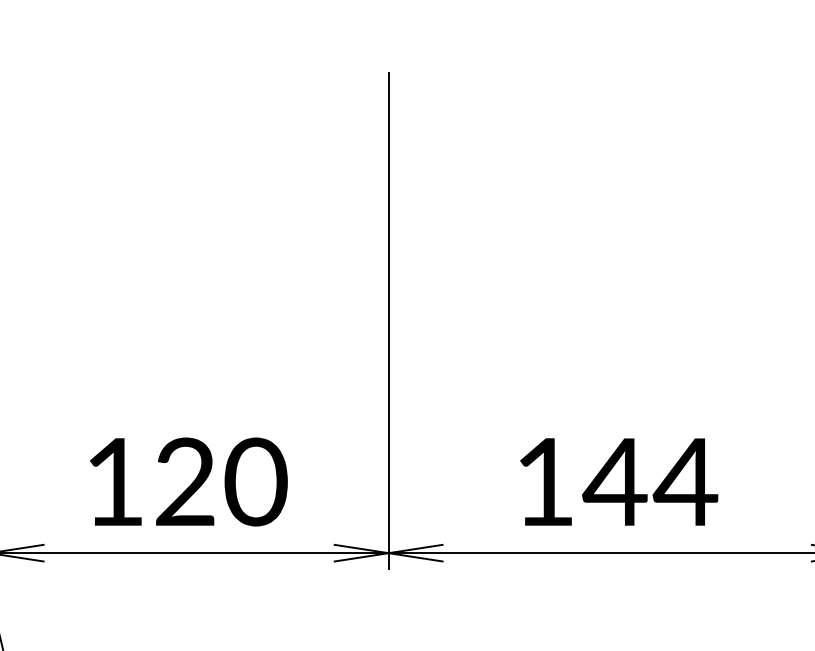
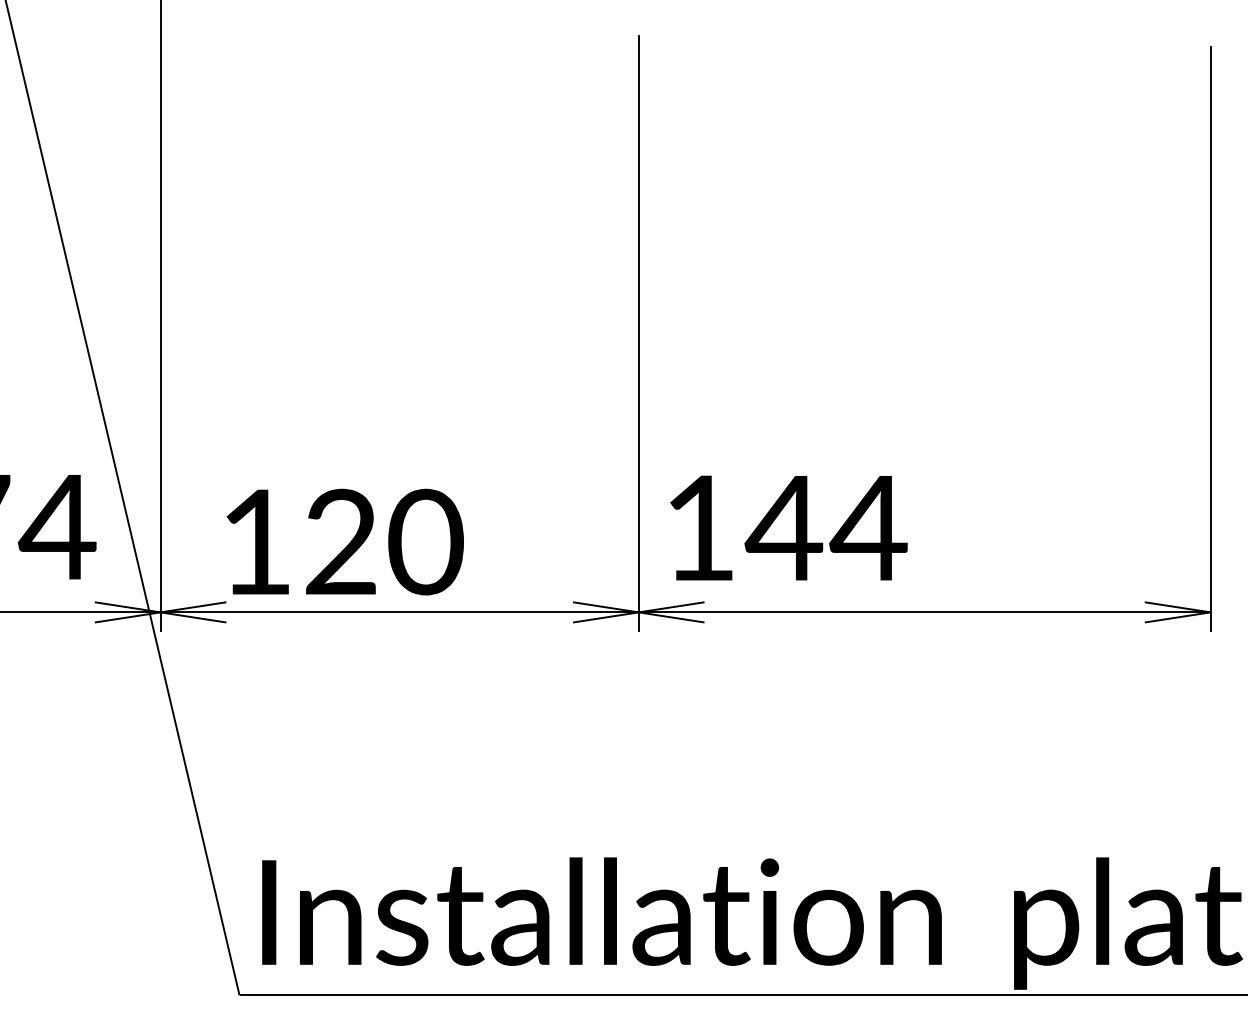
text: (188, 481) -> (344, 541), moved
text: (618, 481) -> (788, 527), moved

